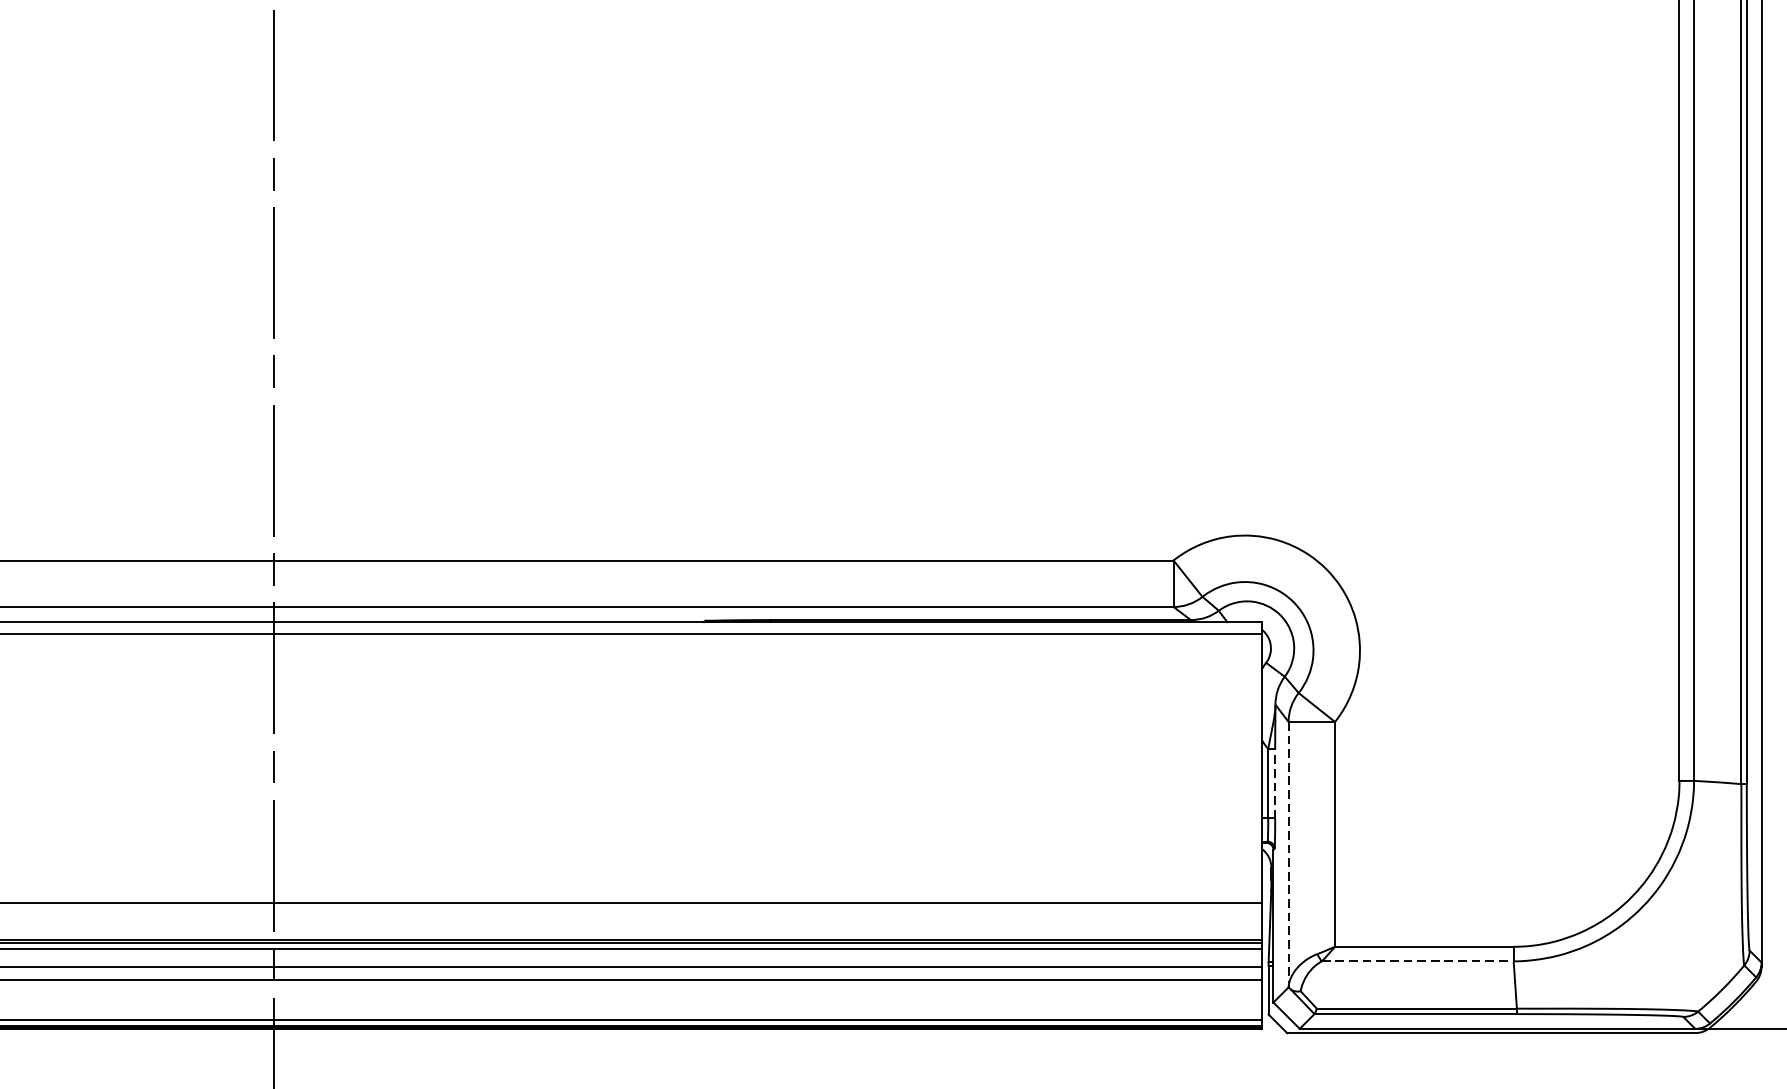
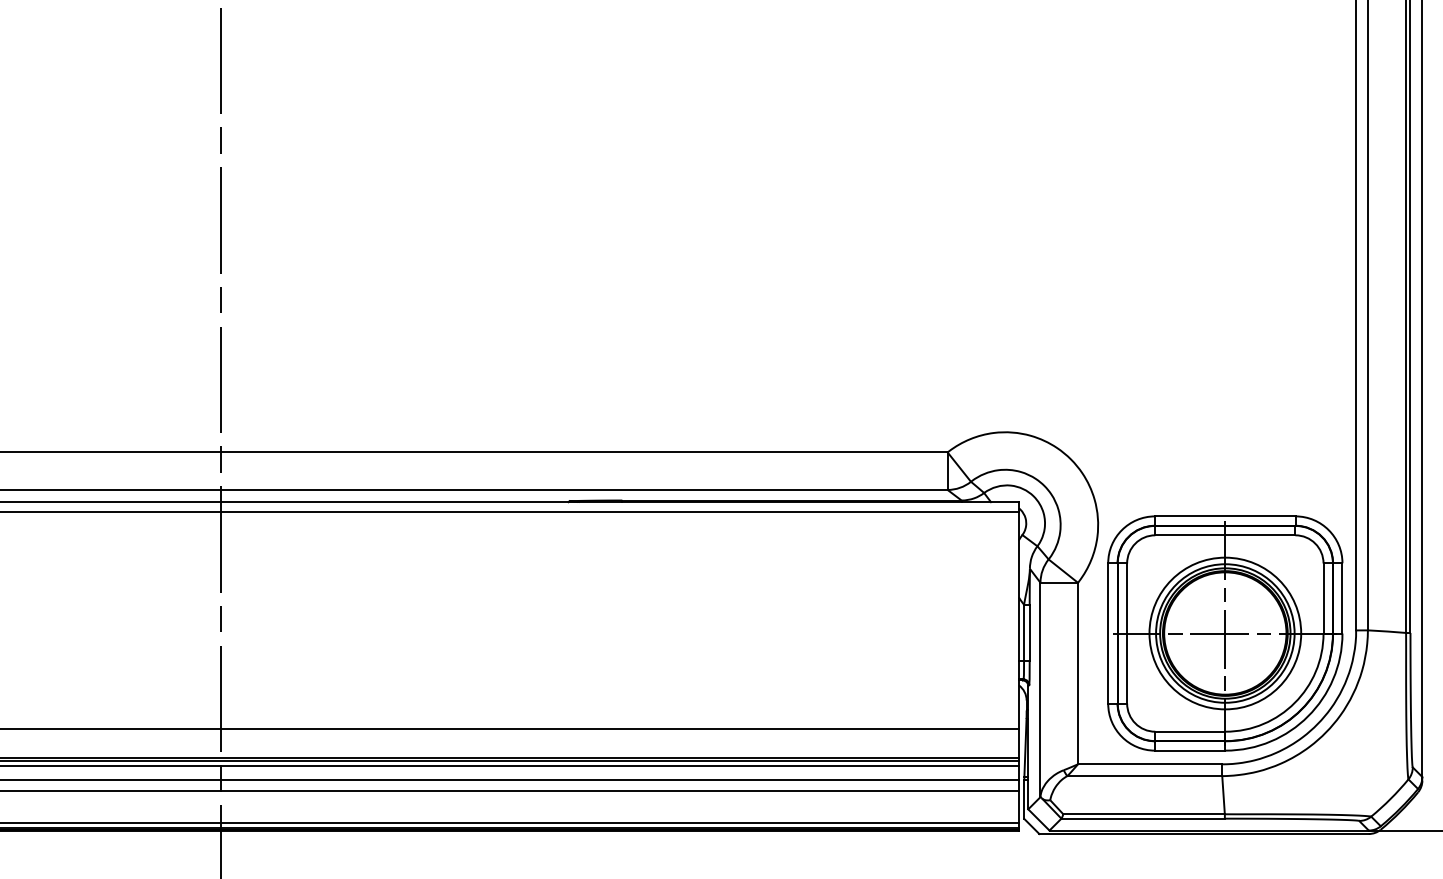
line: (1274, 783) -> (1029, 632), dashed -> solid
part: (1517, 784) -> (1225, 633), added
line: (1288, 855) -> (1040, 690), dashed -> solid
line: (1418, 961) -> (1145, 776), dashed -> solid

